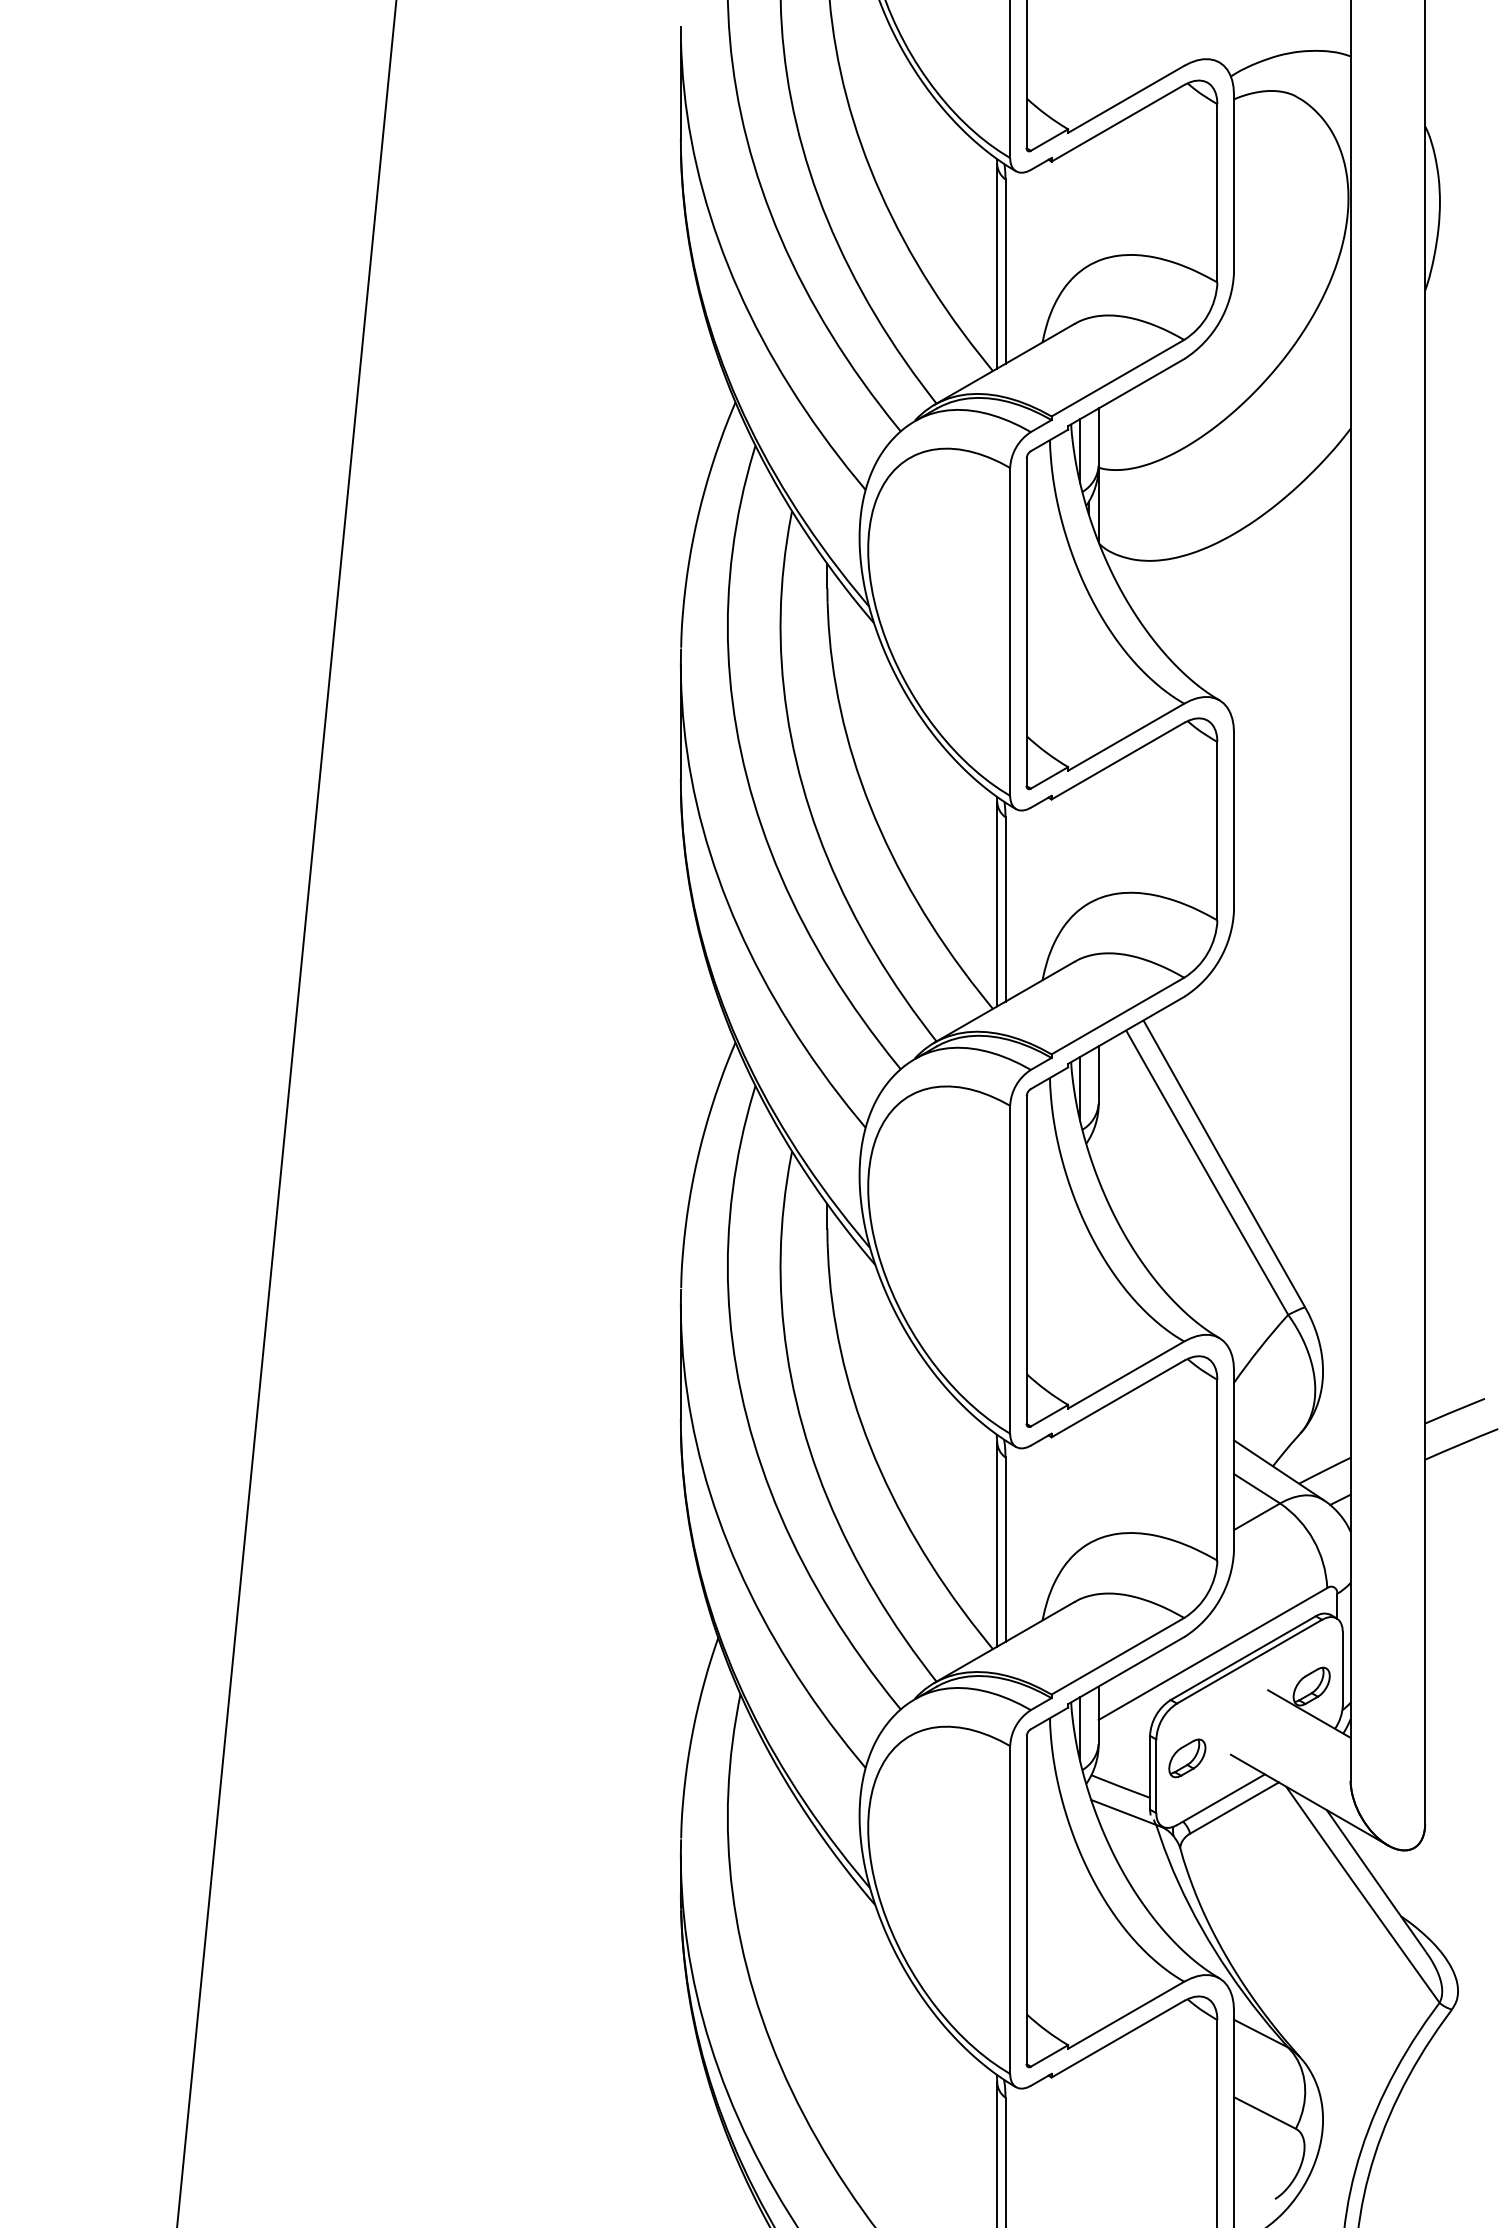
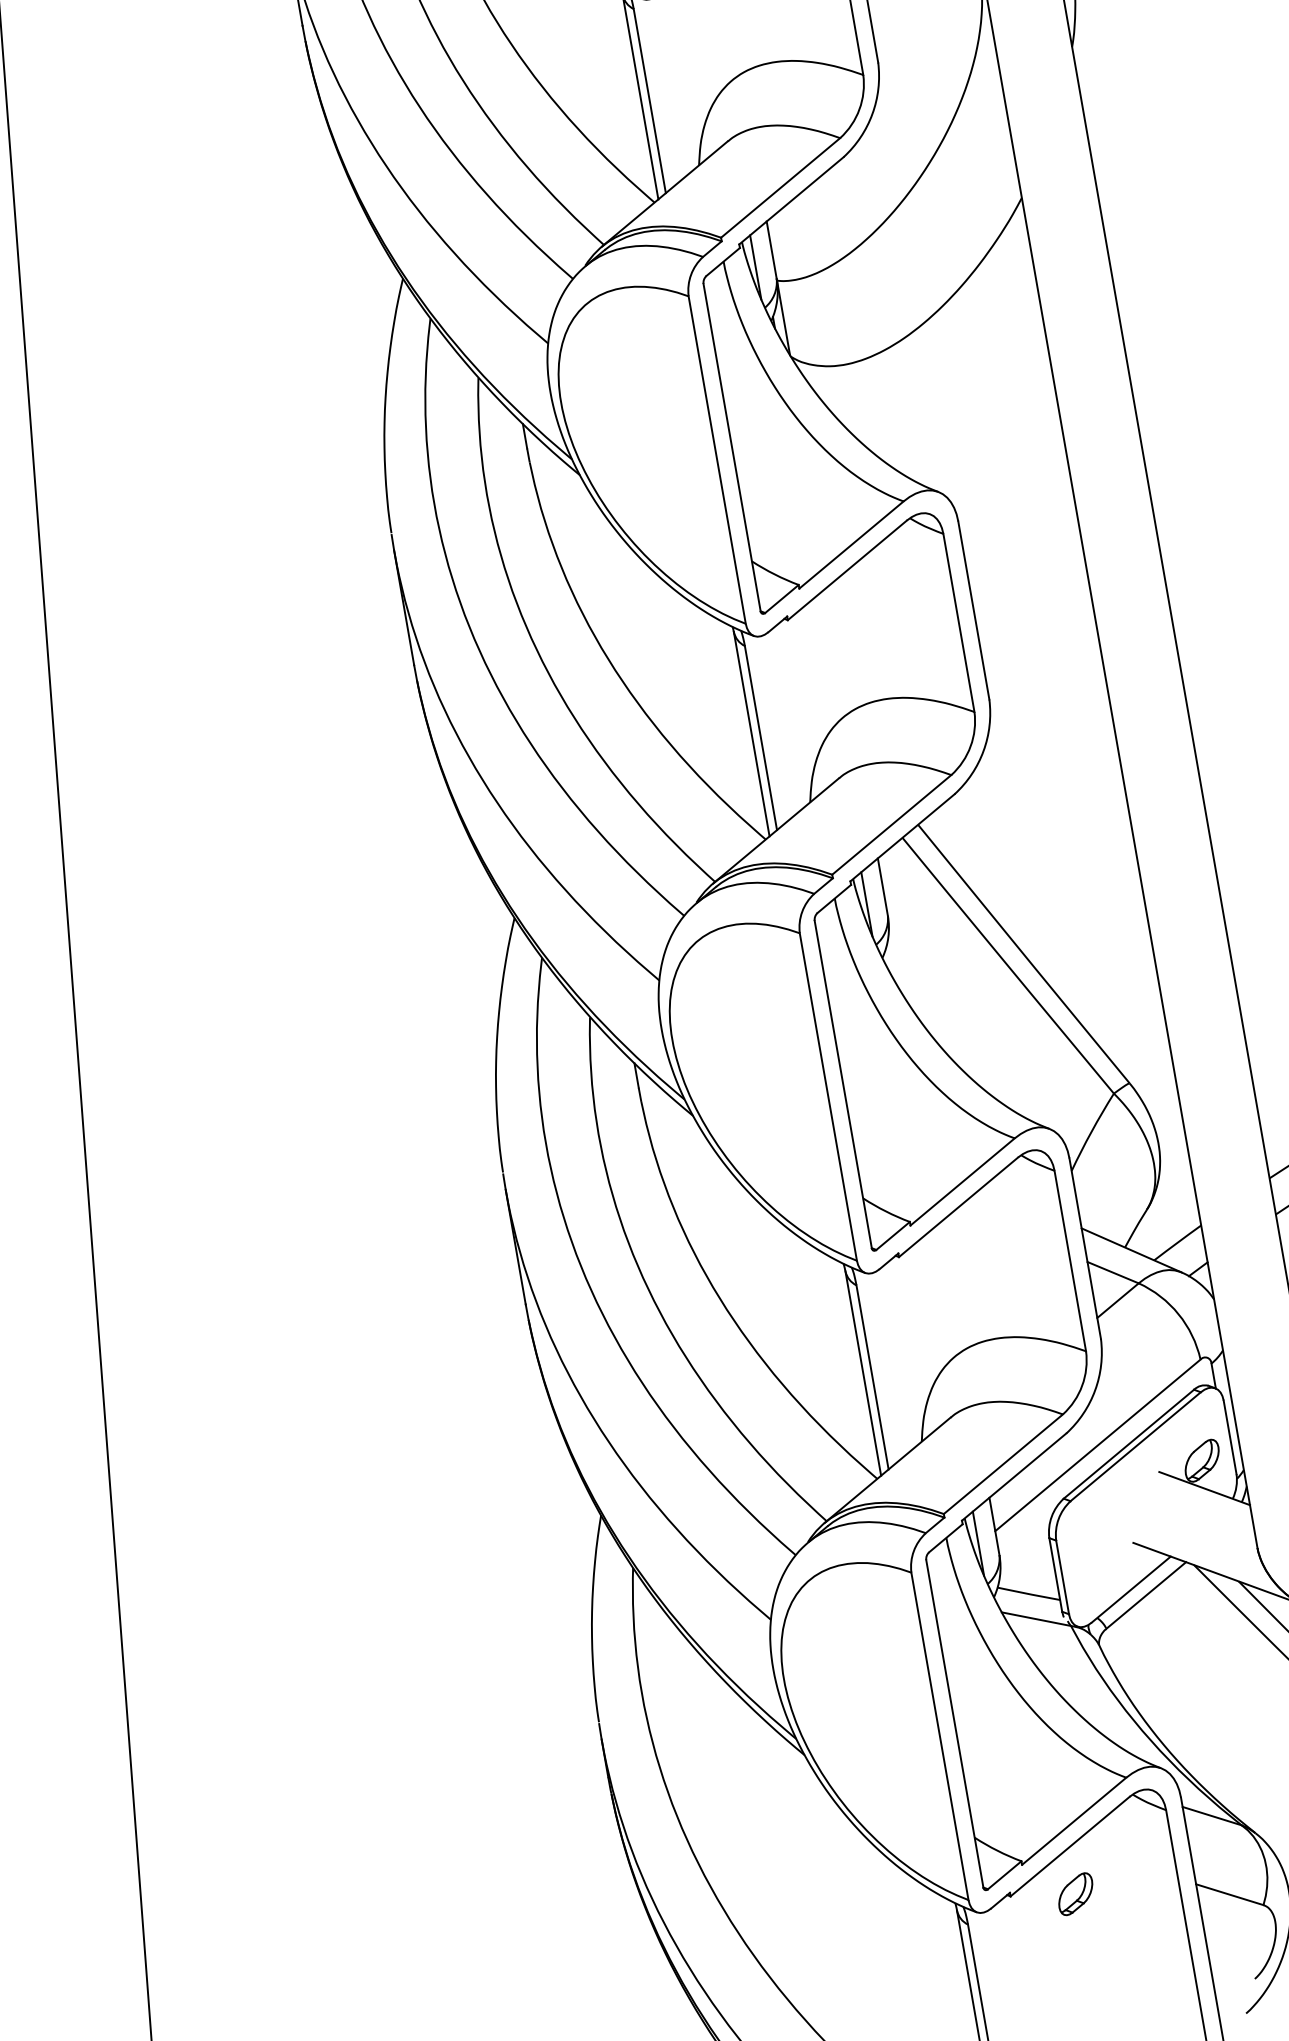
part: (1187, 1758) -> (1075, 1894), moved

